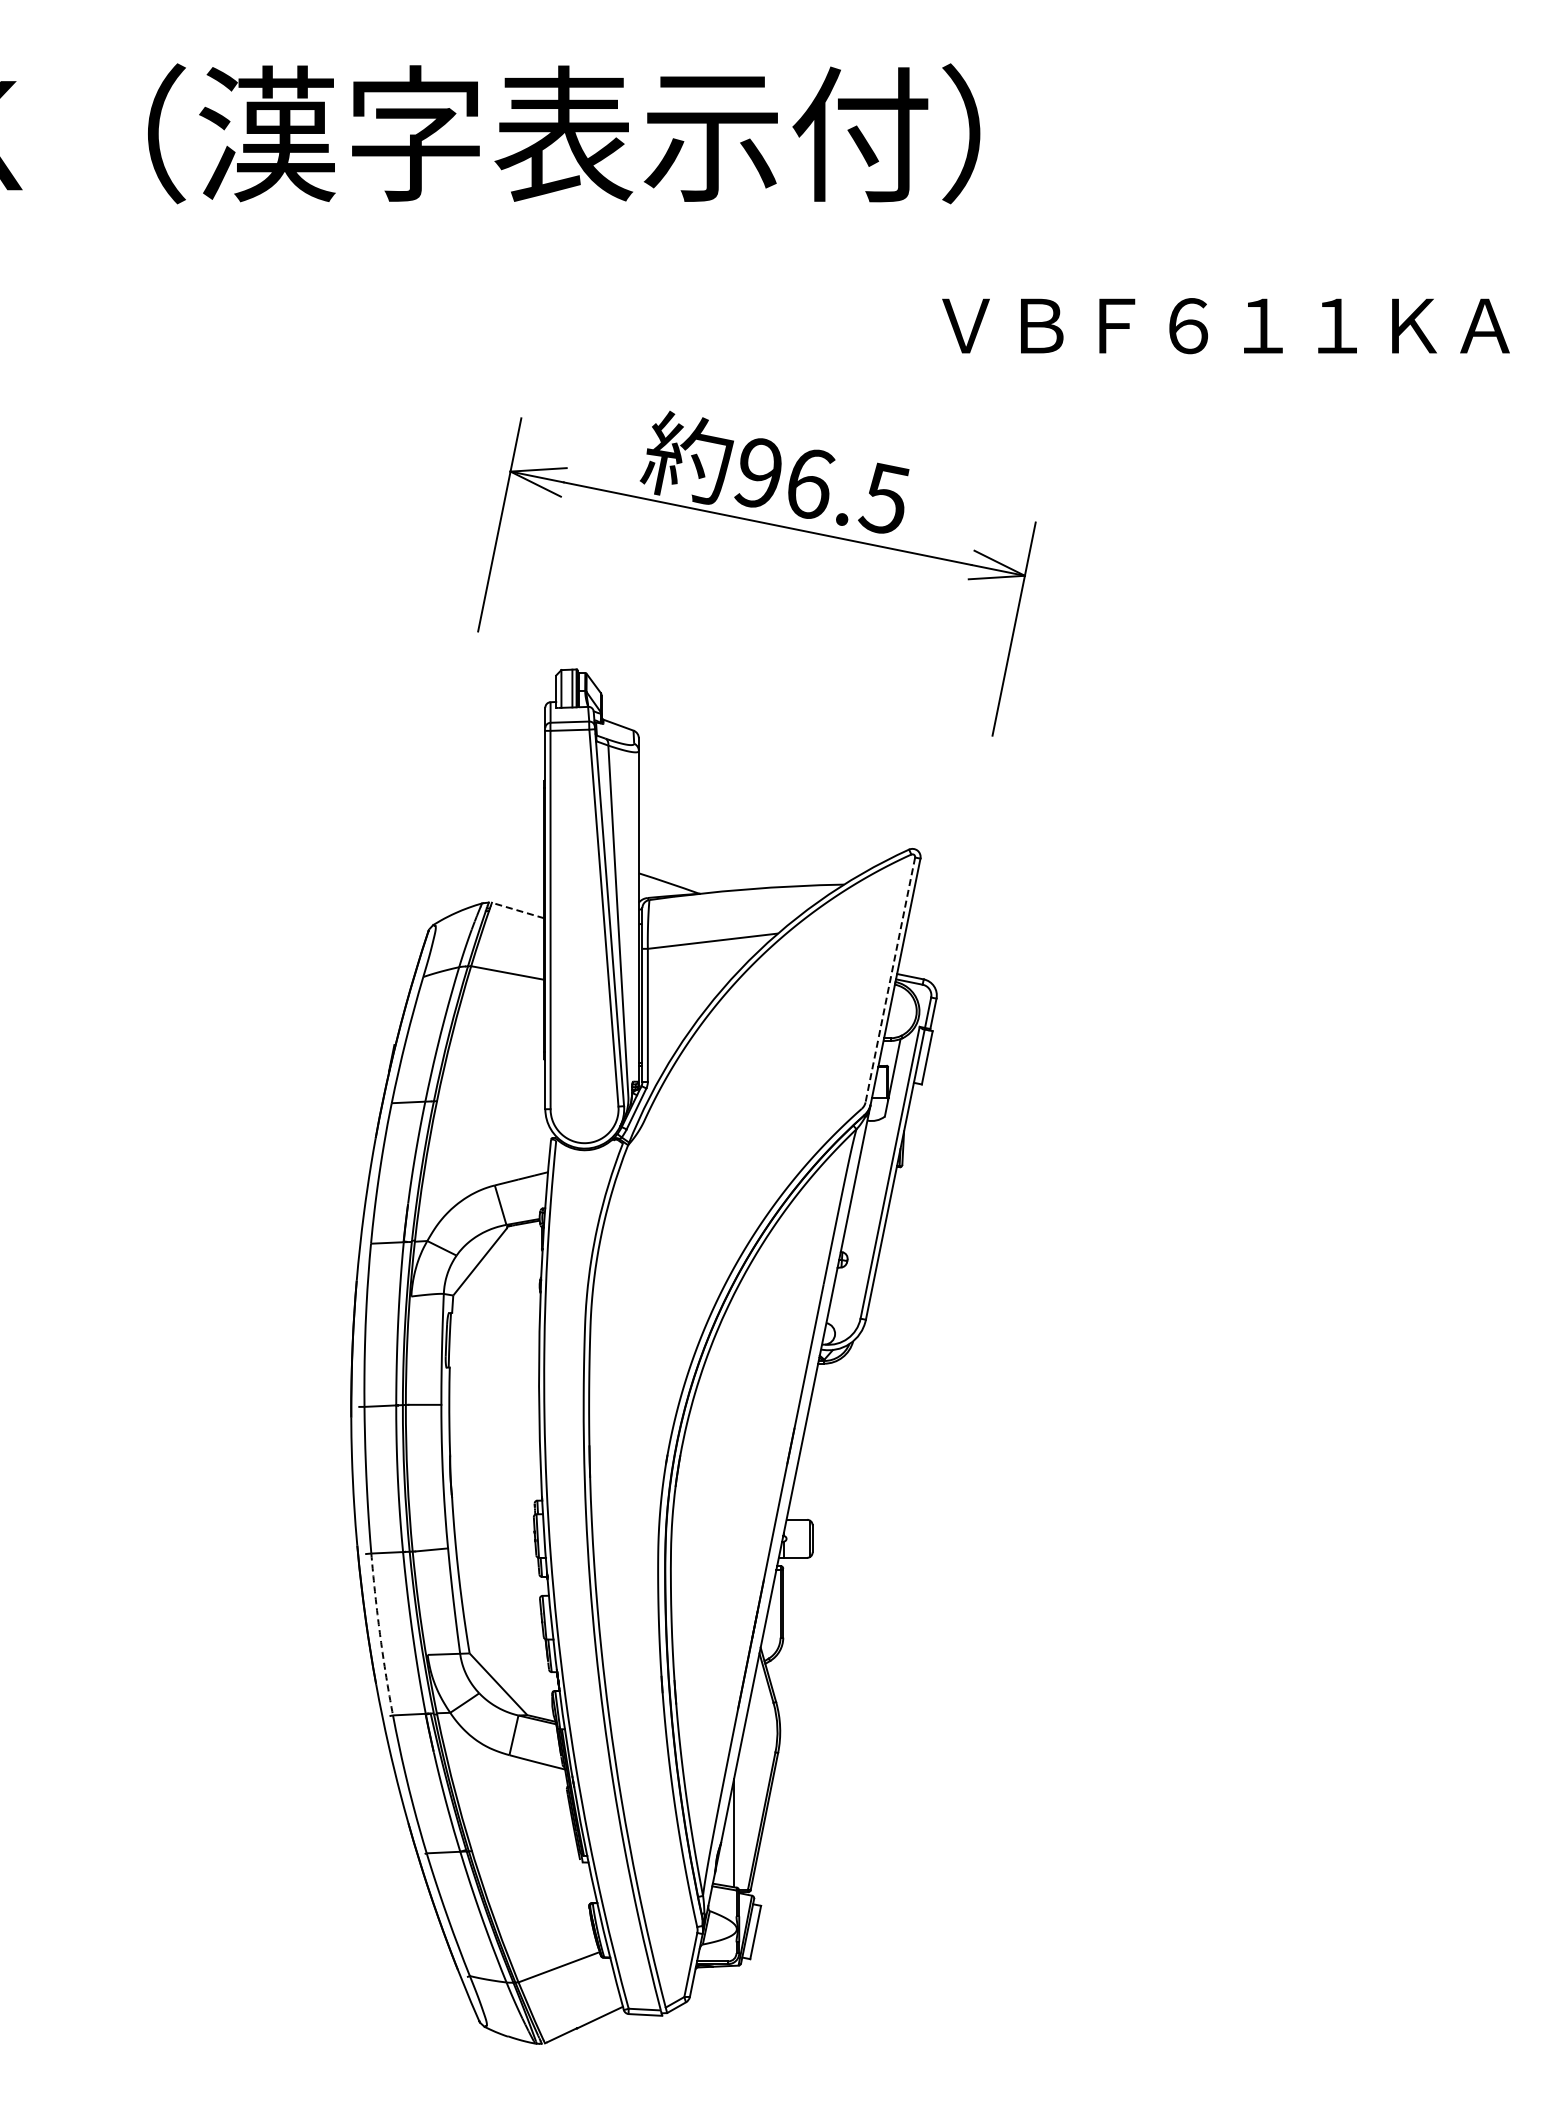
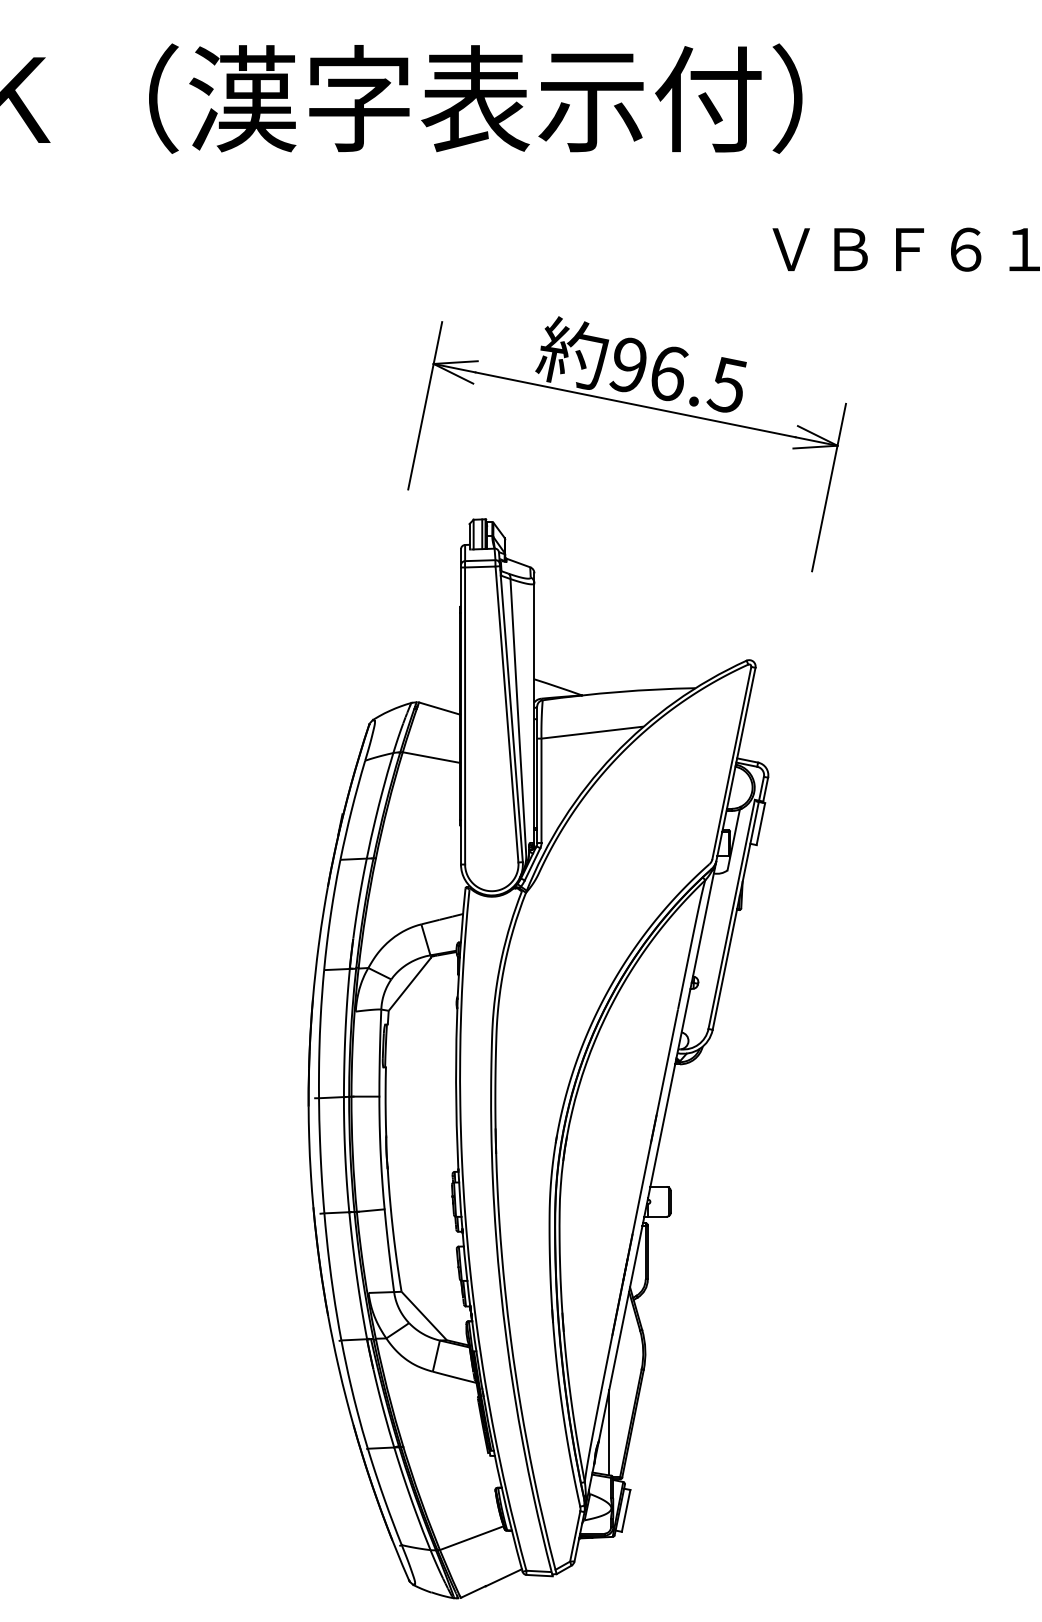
line: (517, 910) -> (439, 708), dashed -> solid
line: (890, 979) -> (731, 762), dashed -> solid
line: (380, 1634) -> (331, 1276), dashed -> solid

